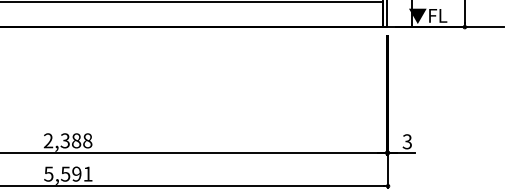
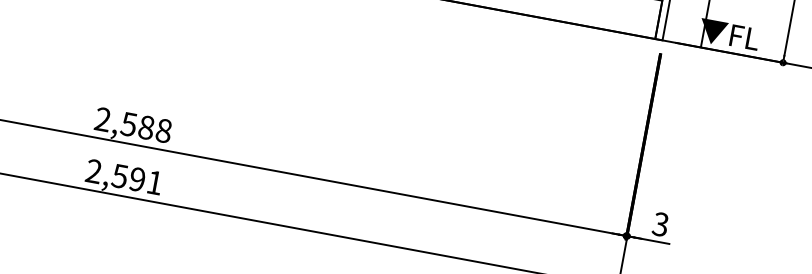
text: (65, 140) -> (129, 123), 2,388 -> 2,588
text: (48, 173) -> (93, 170), 5,591 -> 2,591

